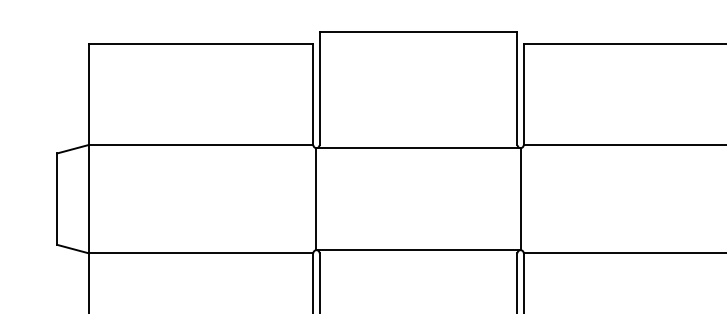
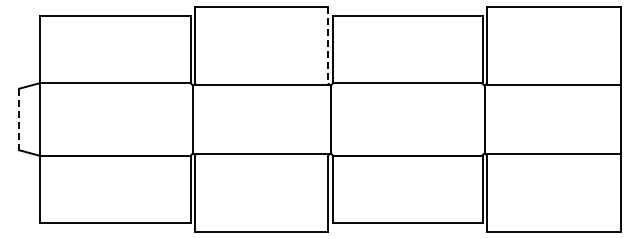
line: (517, 89) -> (328, 45), solid -> dashed
line: (57, 199) -> (19, 119), solid -> dashed

